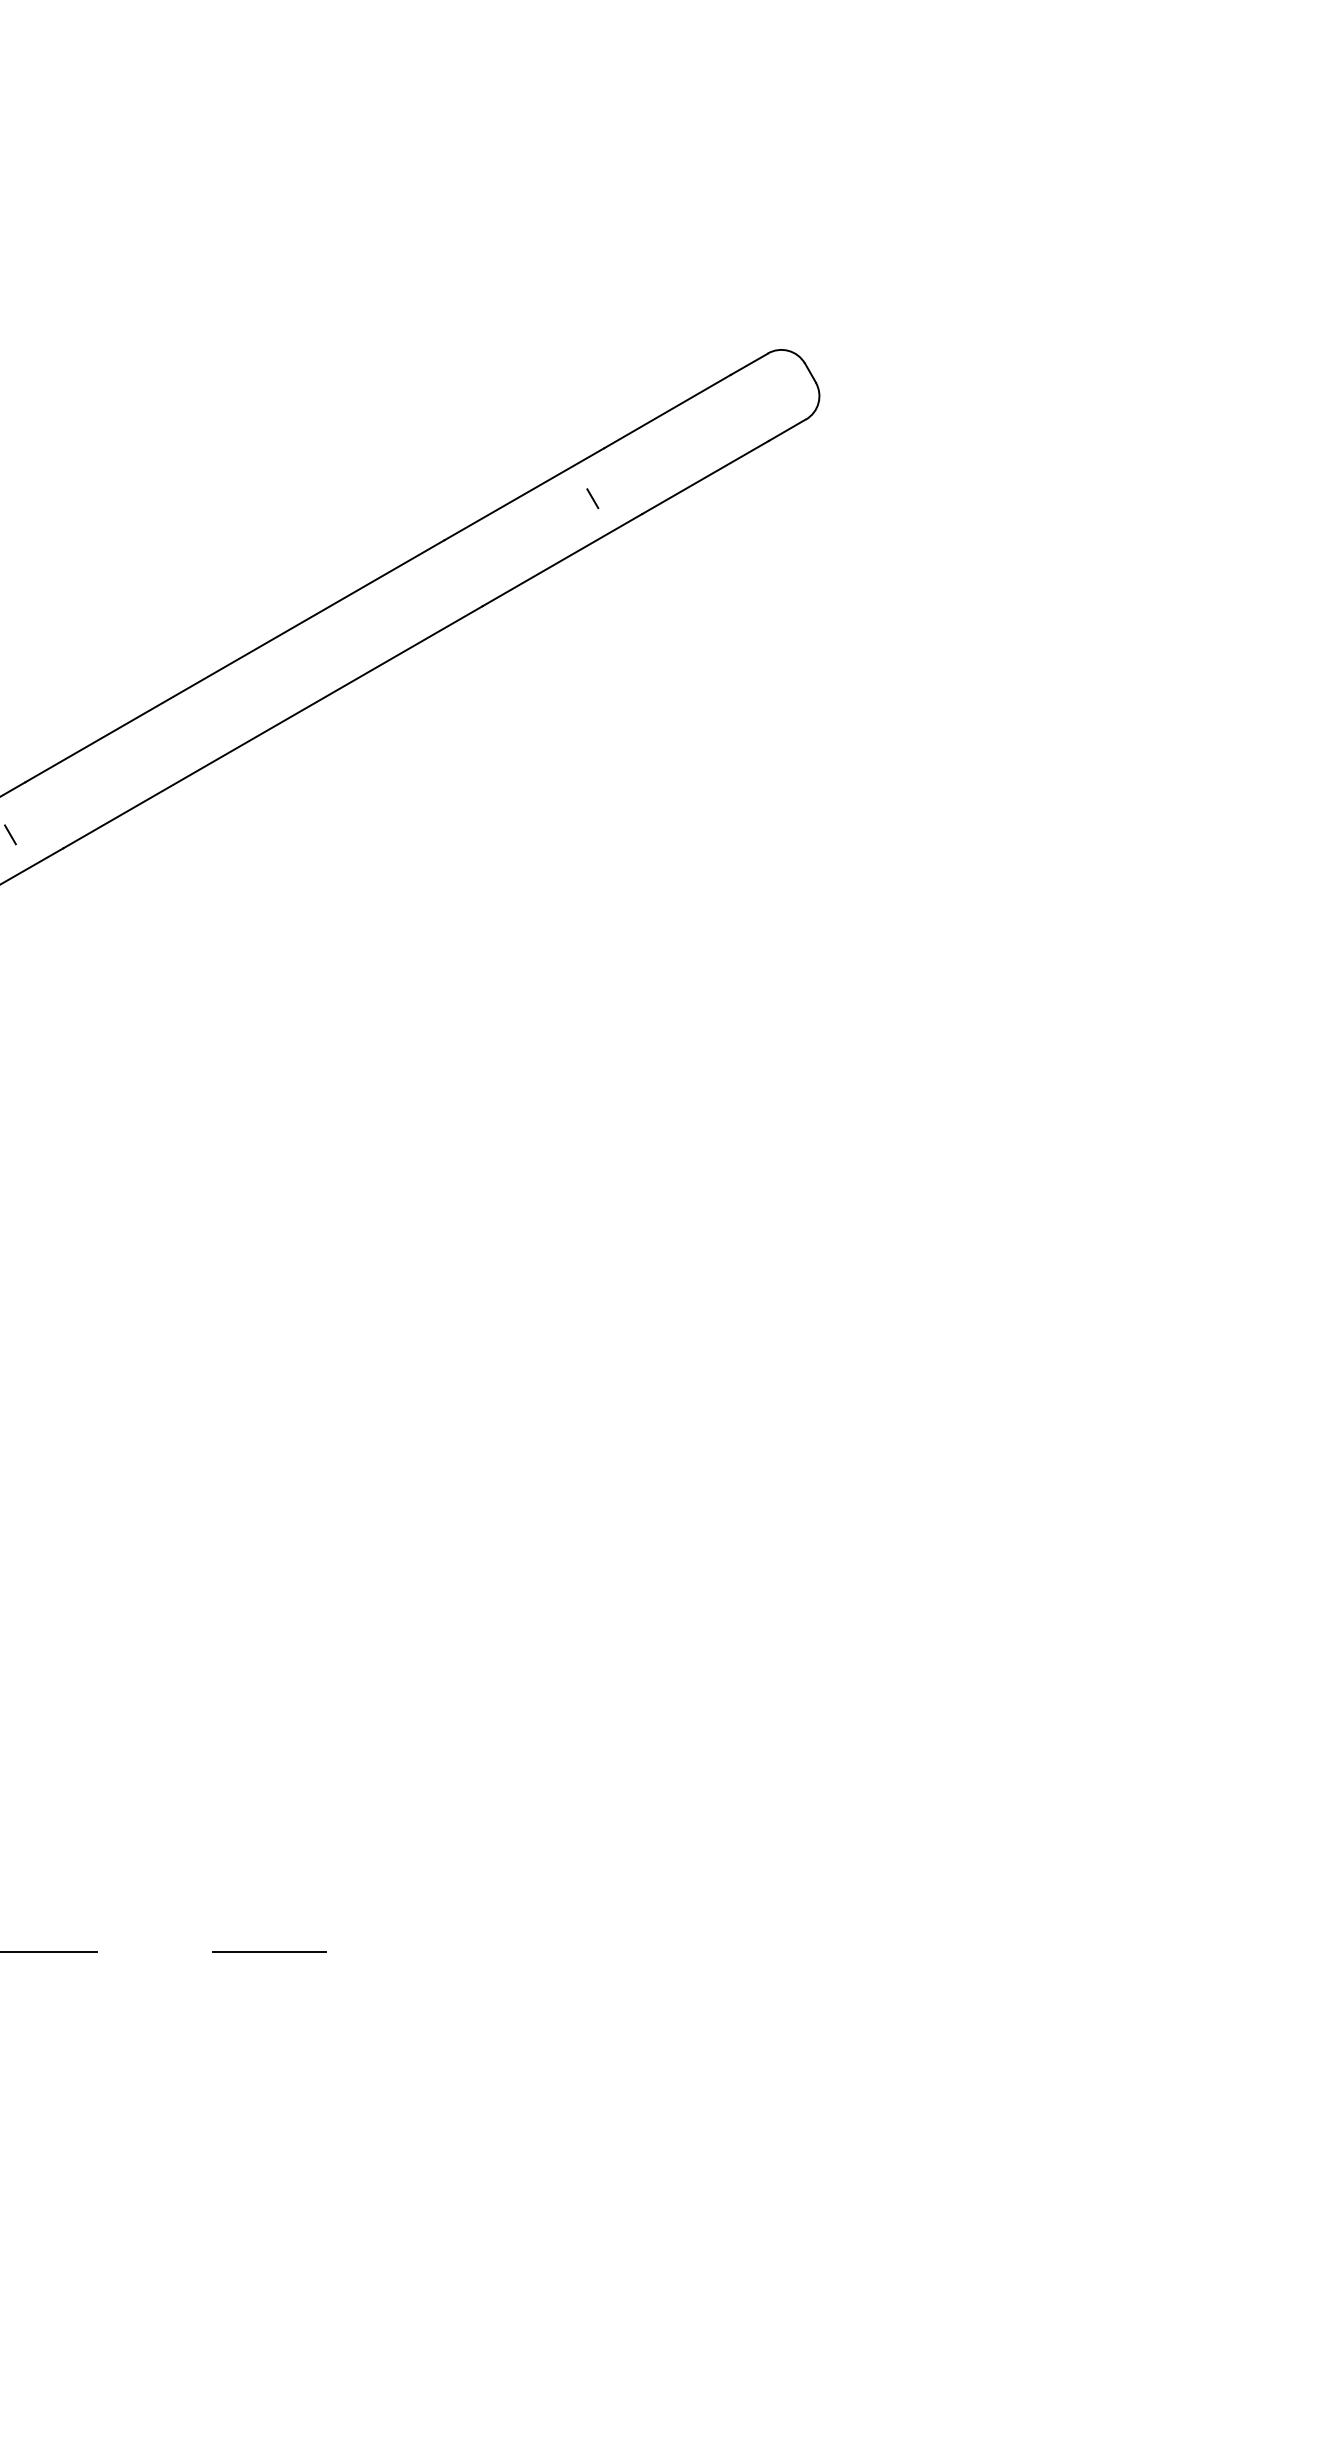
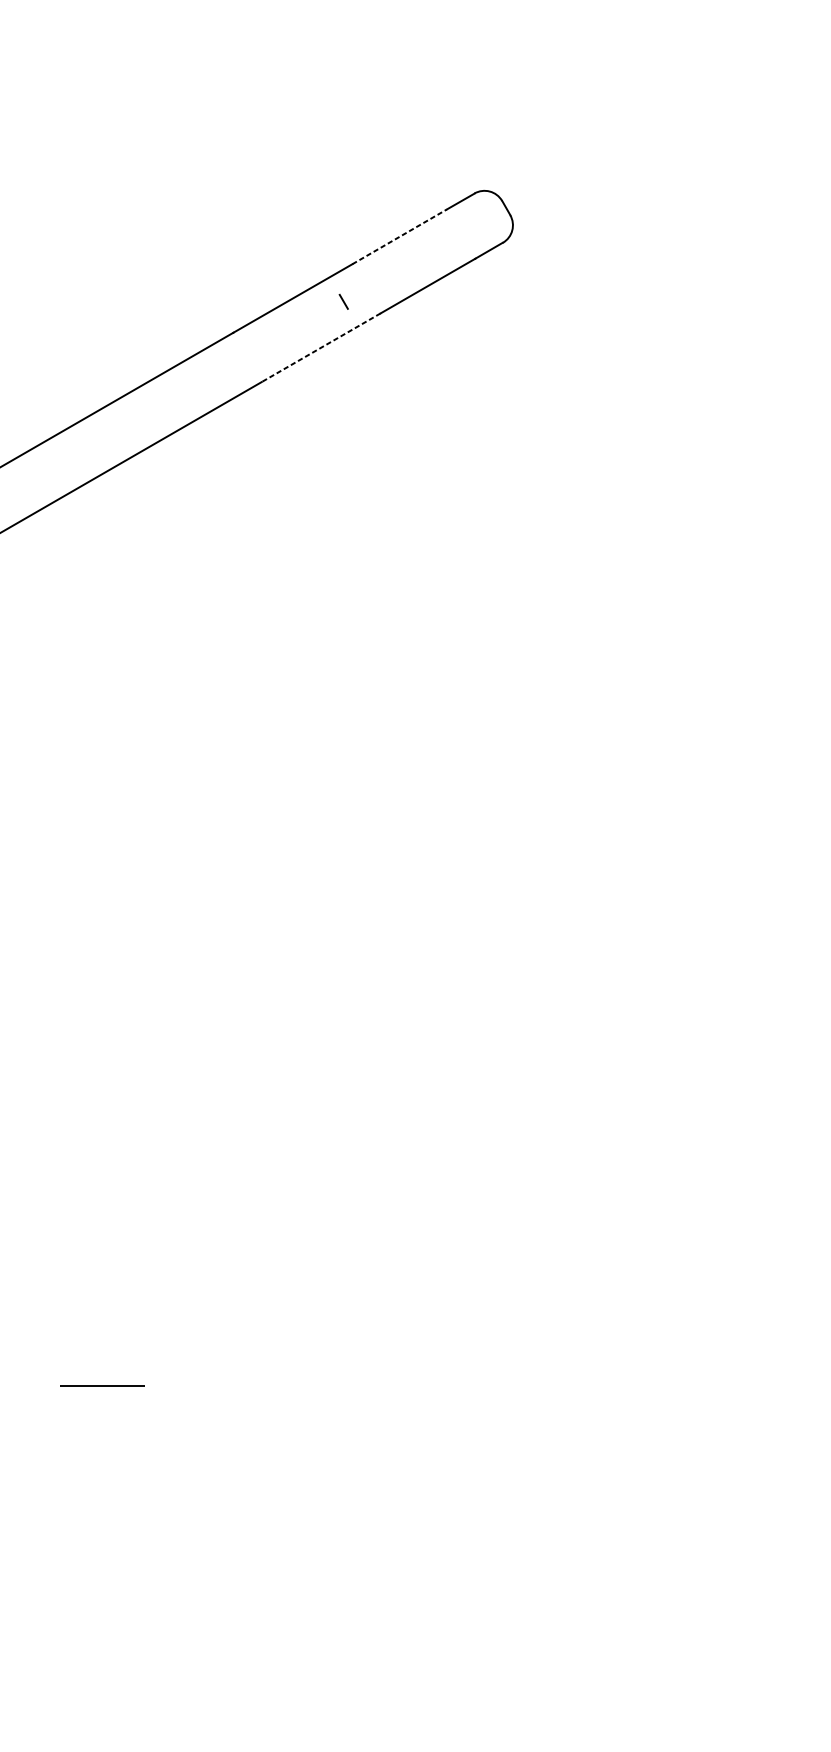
line: (667, 411) -> (399, 236), solid -> dashed
line: (562, 560) -> (321, 348), solid -> dashed

